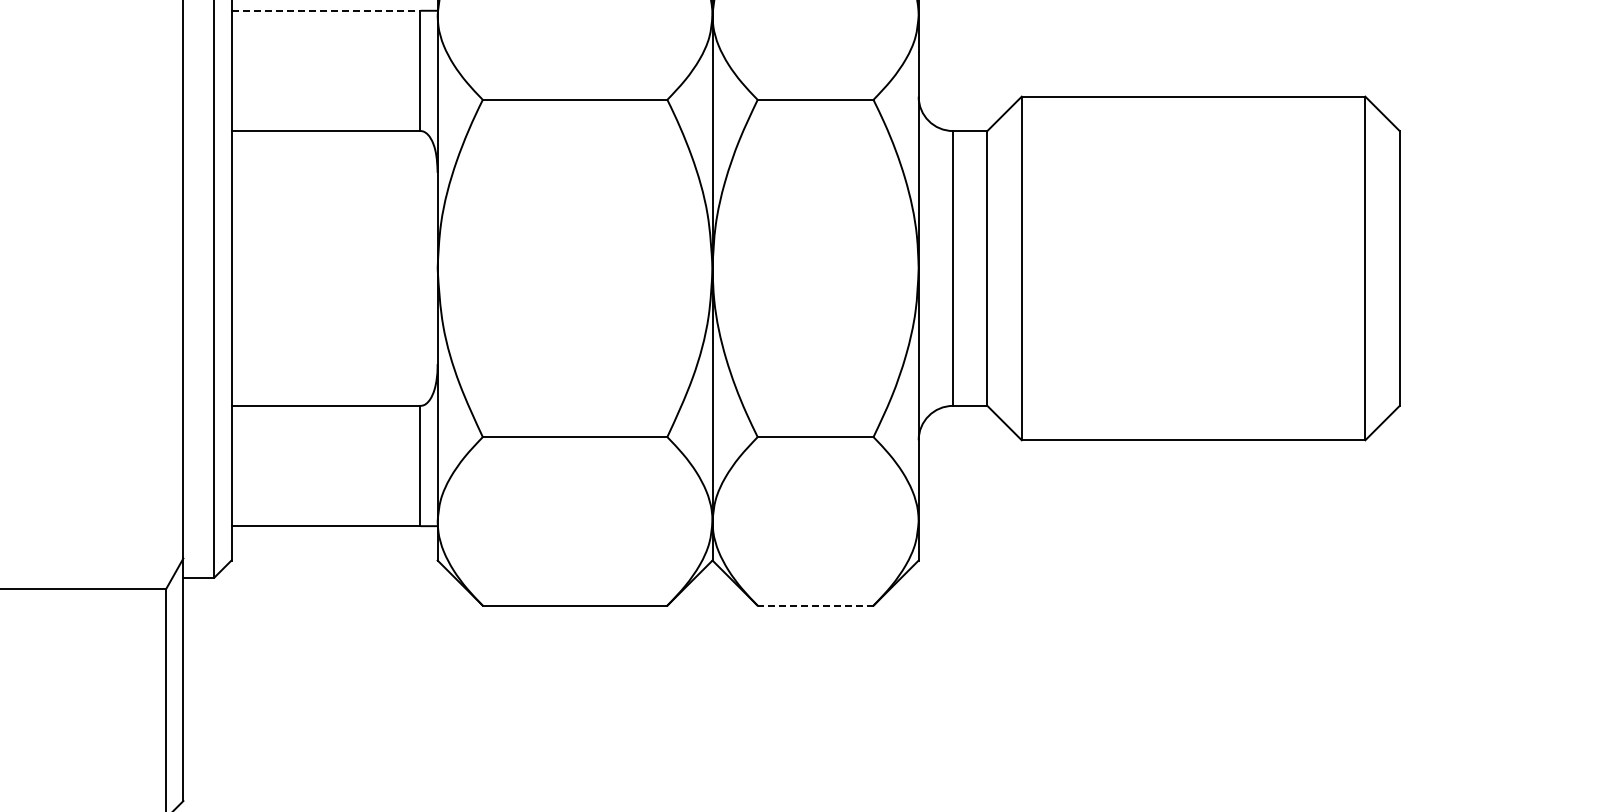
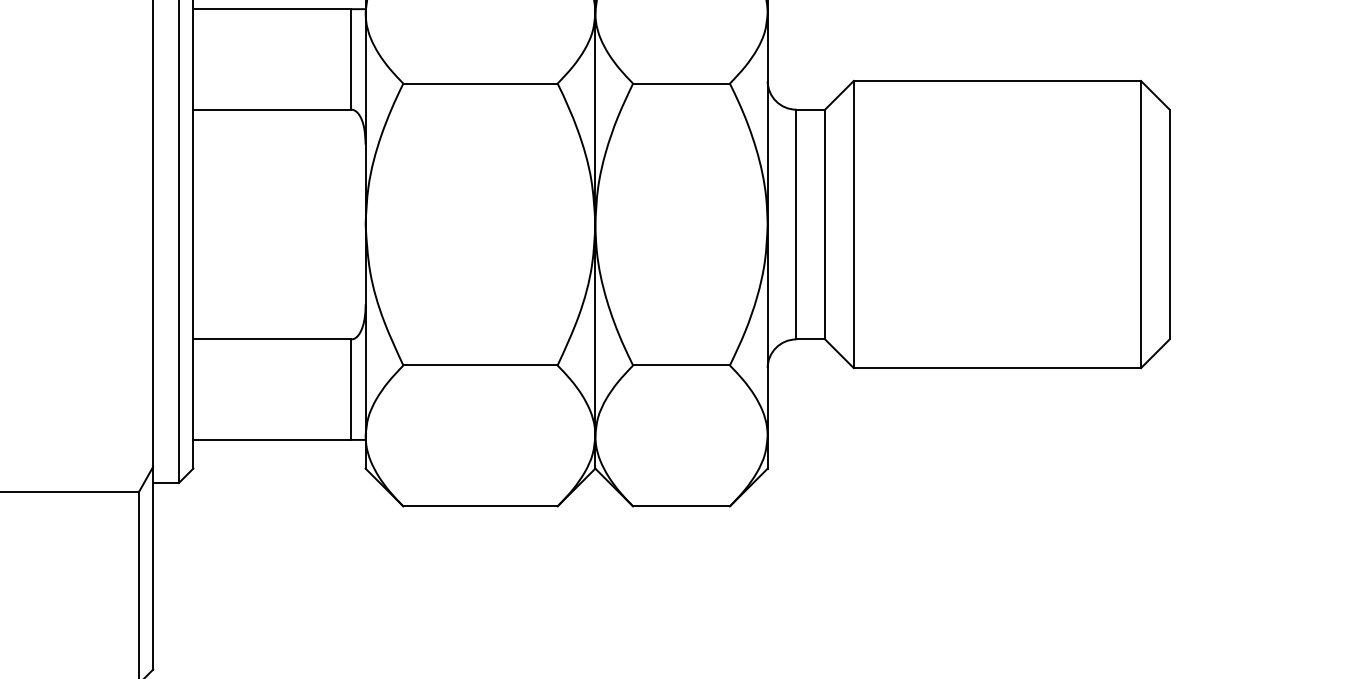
line: (326, 10) -> (272, 8), dashed -> solid
line: (815, 605) -> (681, 506), dashed -> solid

